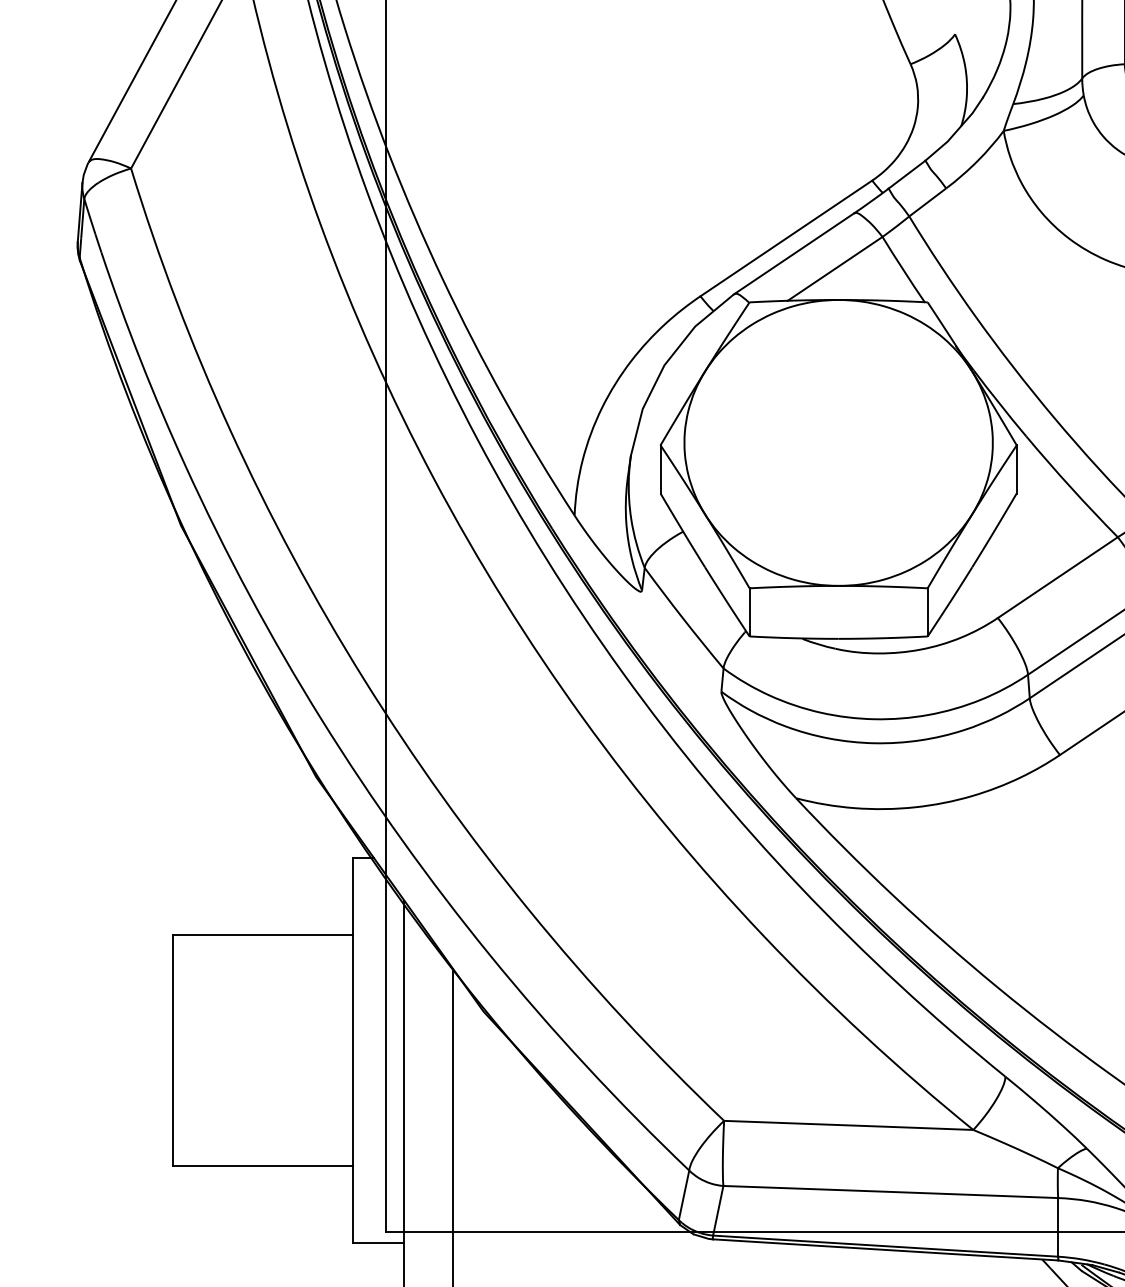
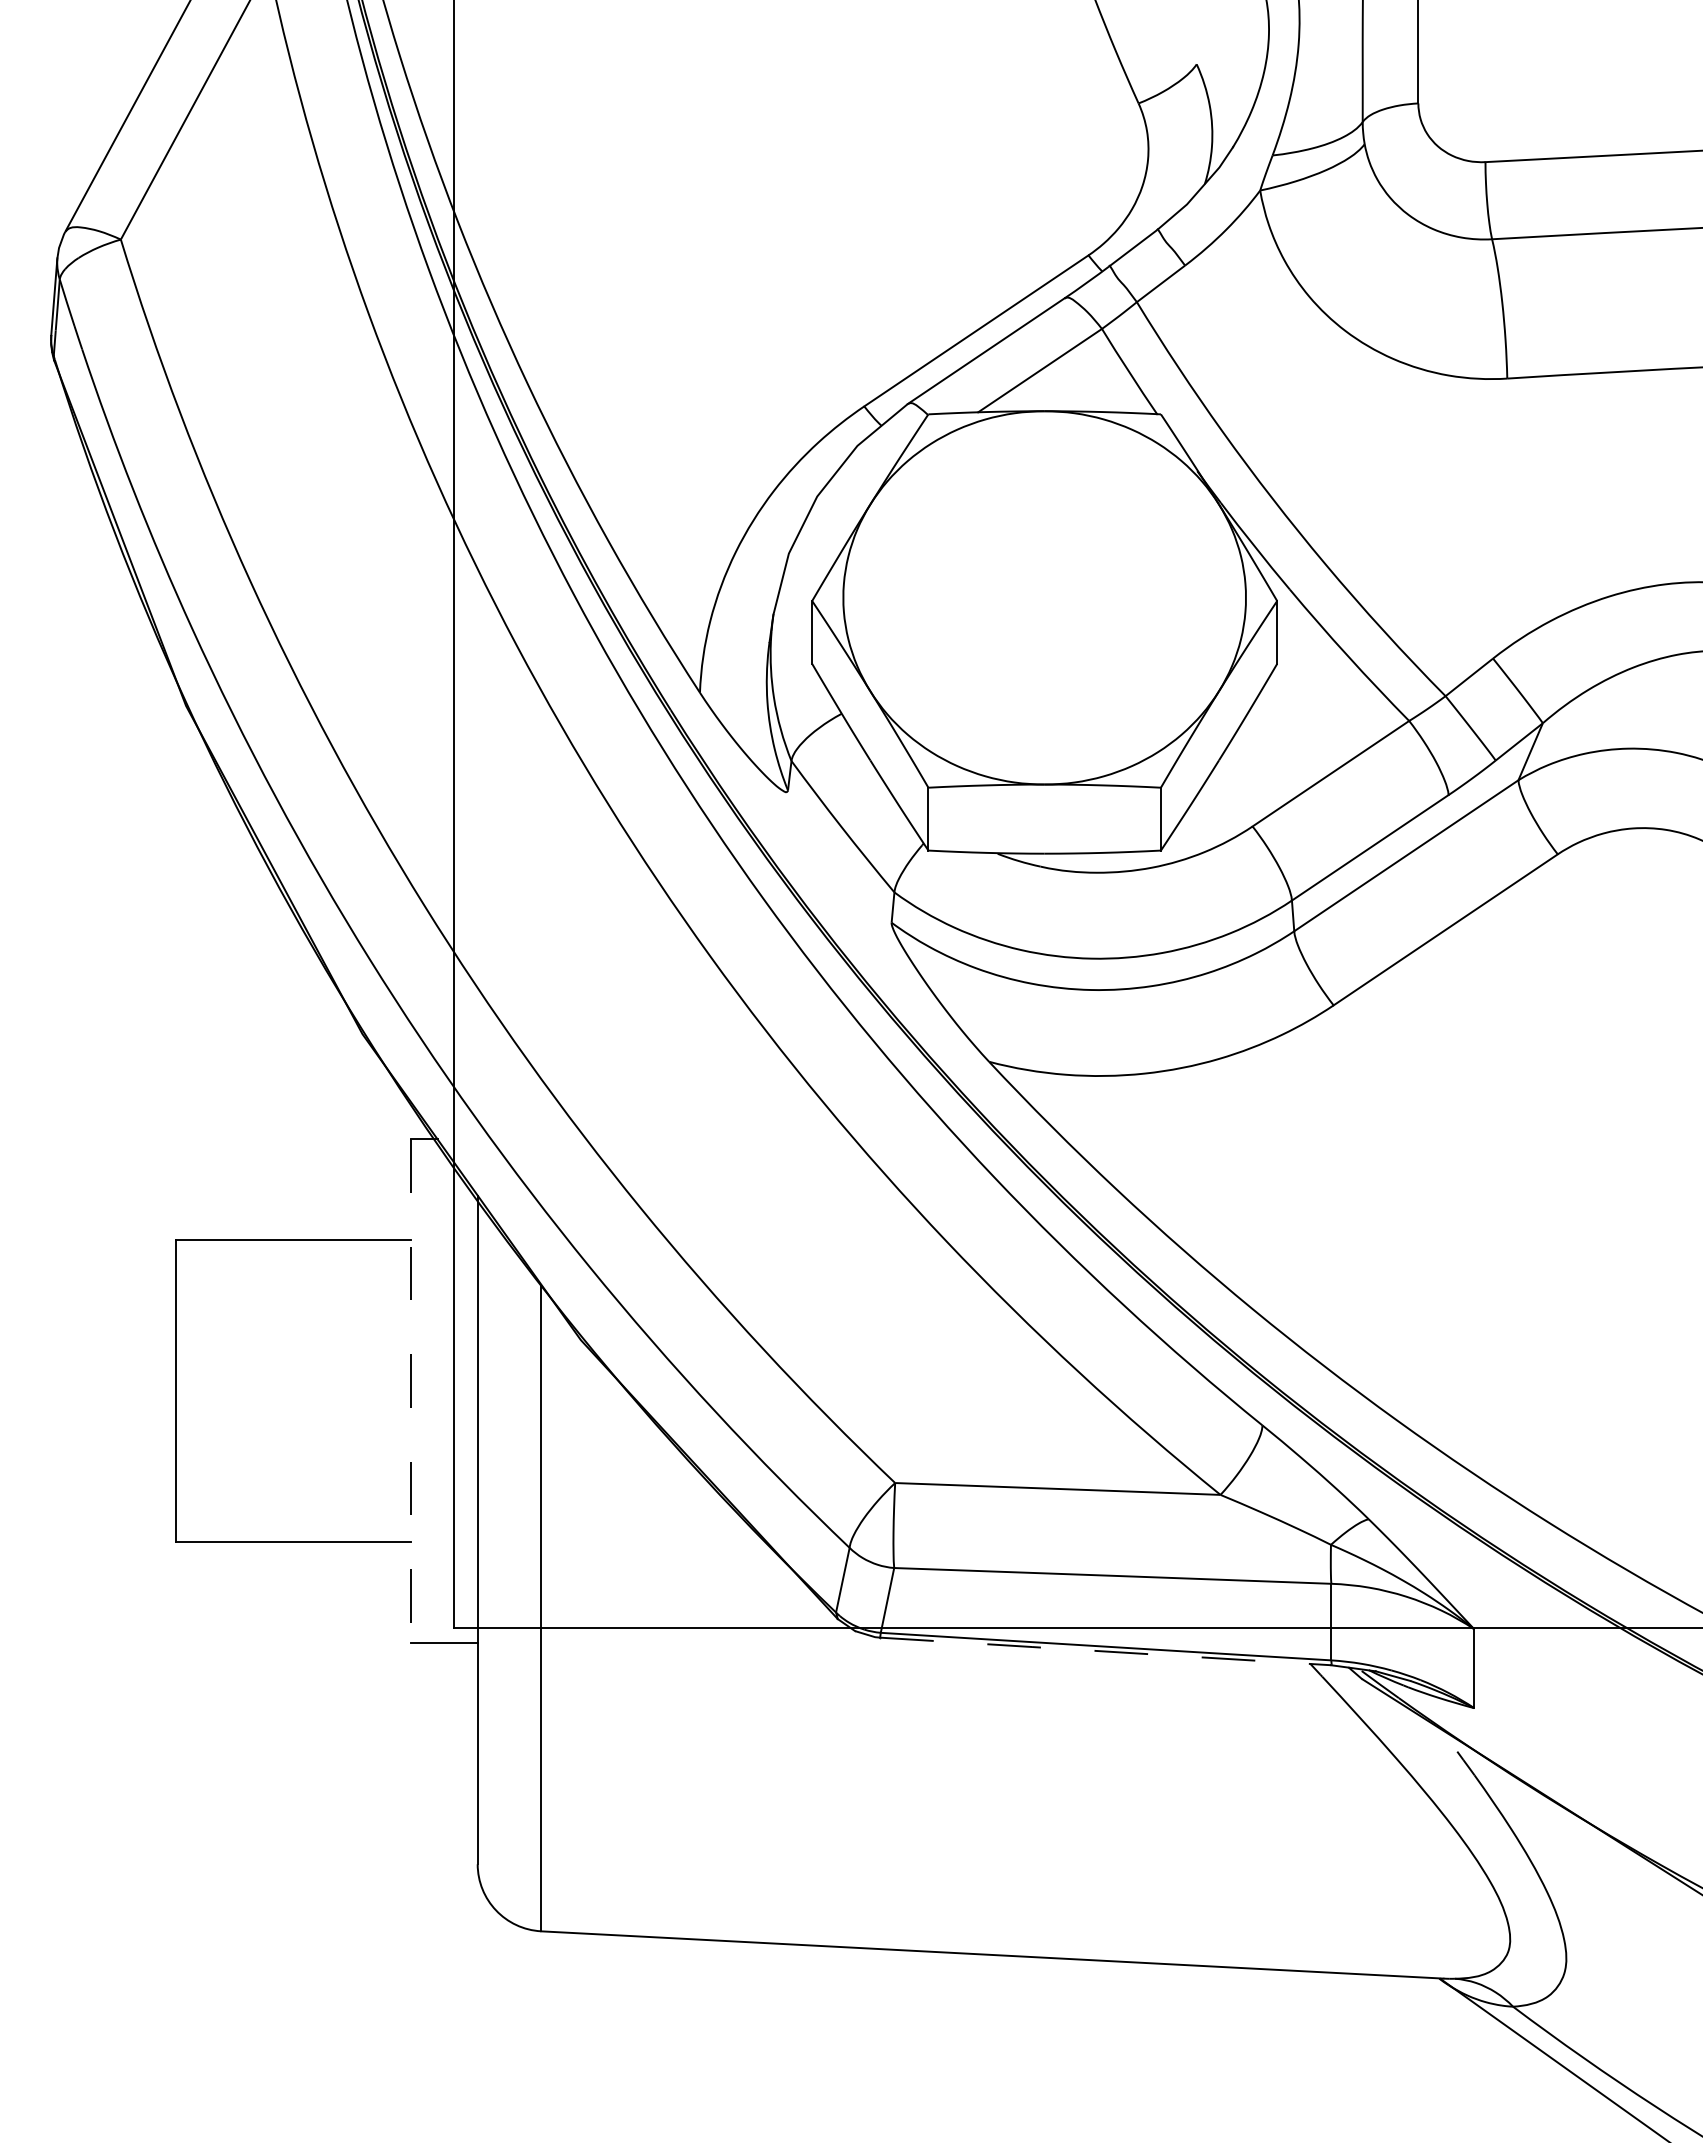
line: (352, 1050) -> (410, 1391), solid -> dashed
line: (885, 1249) -> (1105, 1651), solid -> dashed

